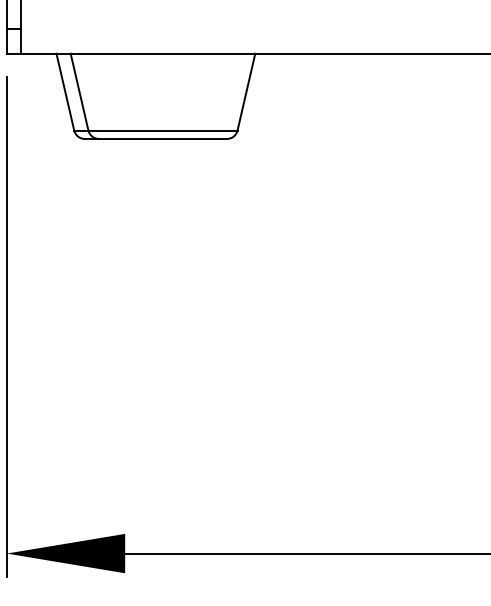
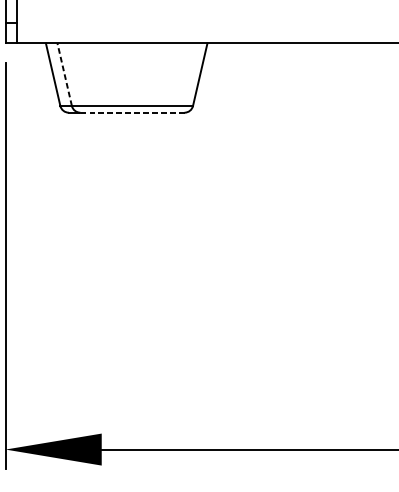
line: (79, 91) -> (64, 74), solid -> dashed
line: (162, 138) -> (132, 112), solid -> dashed

